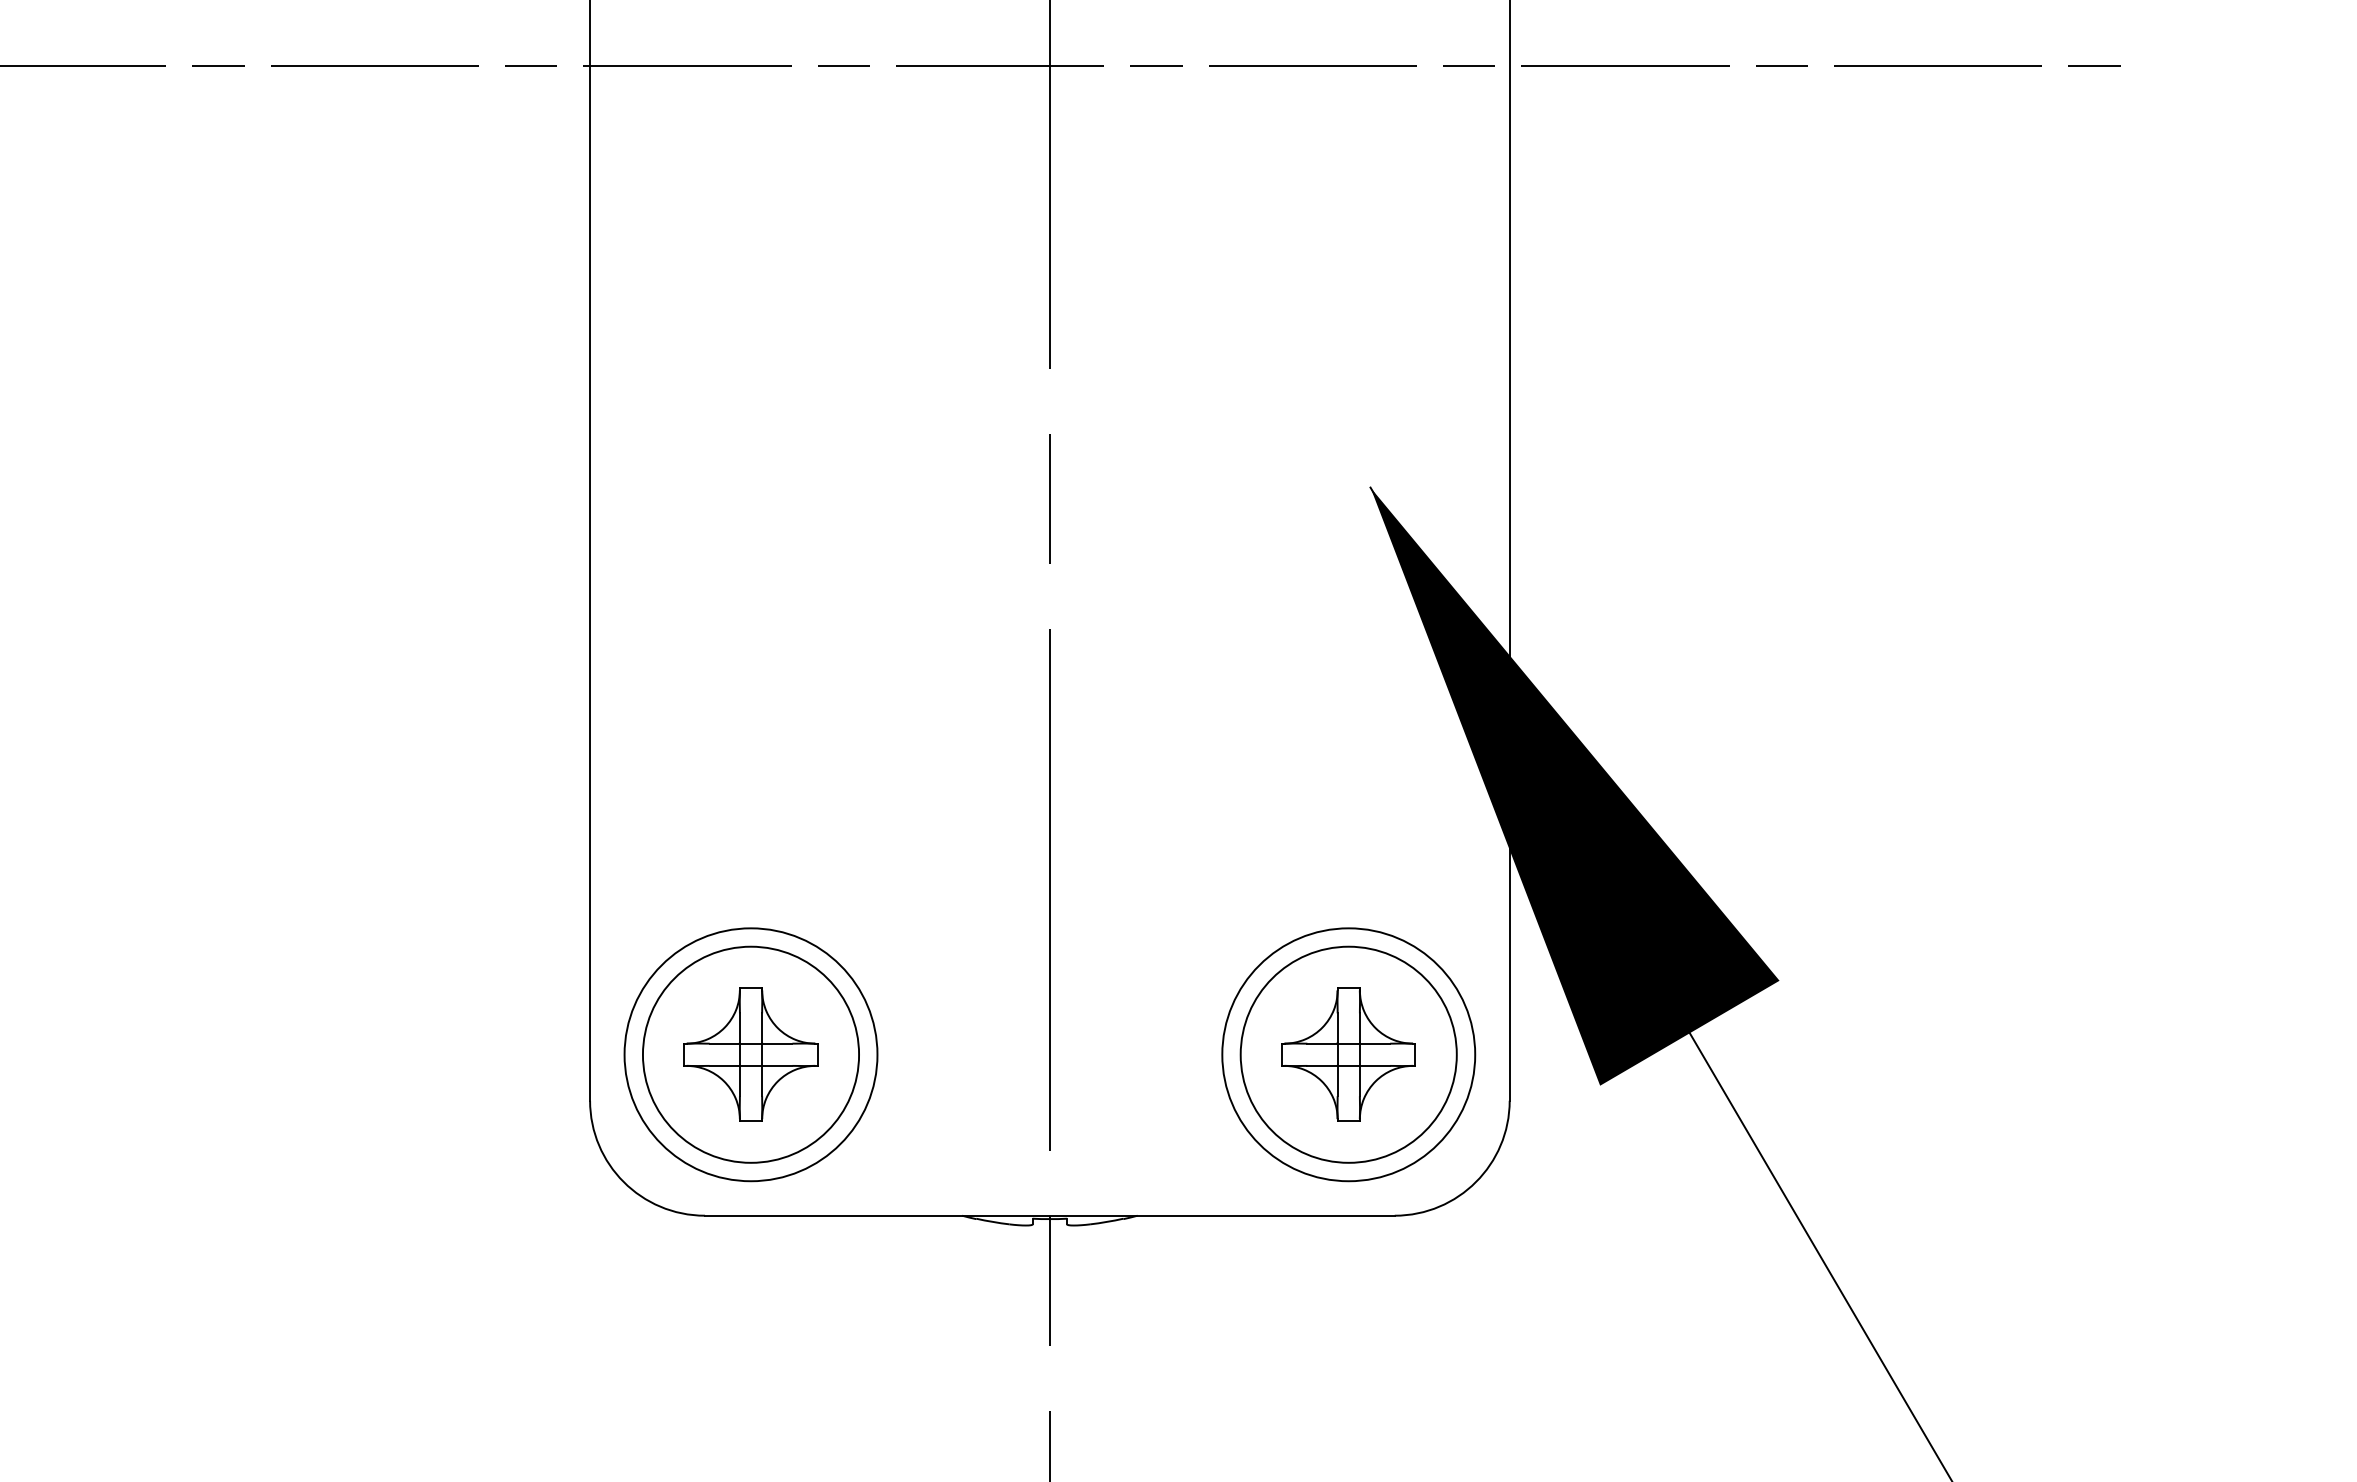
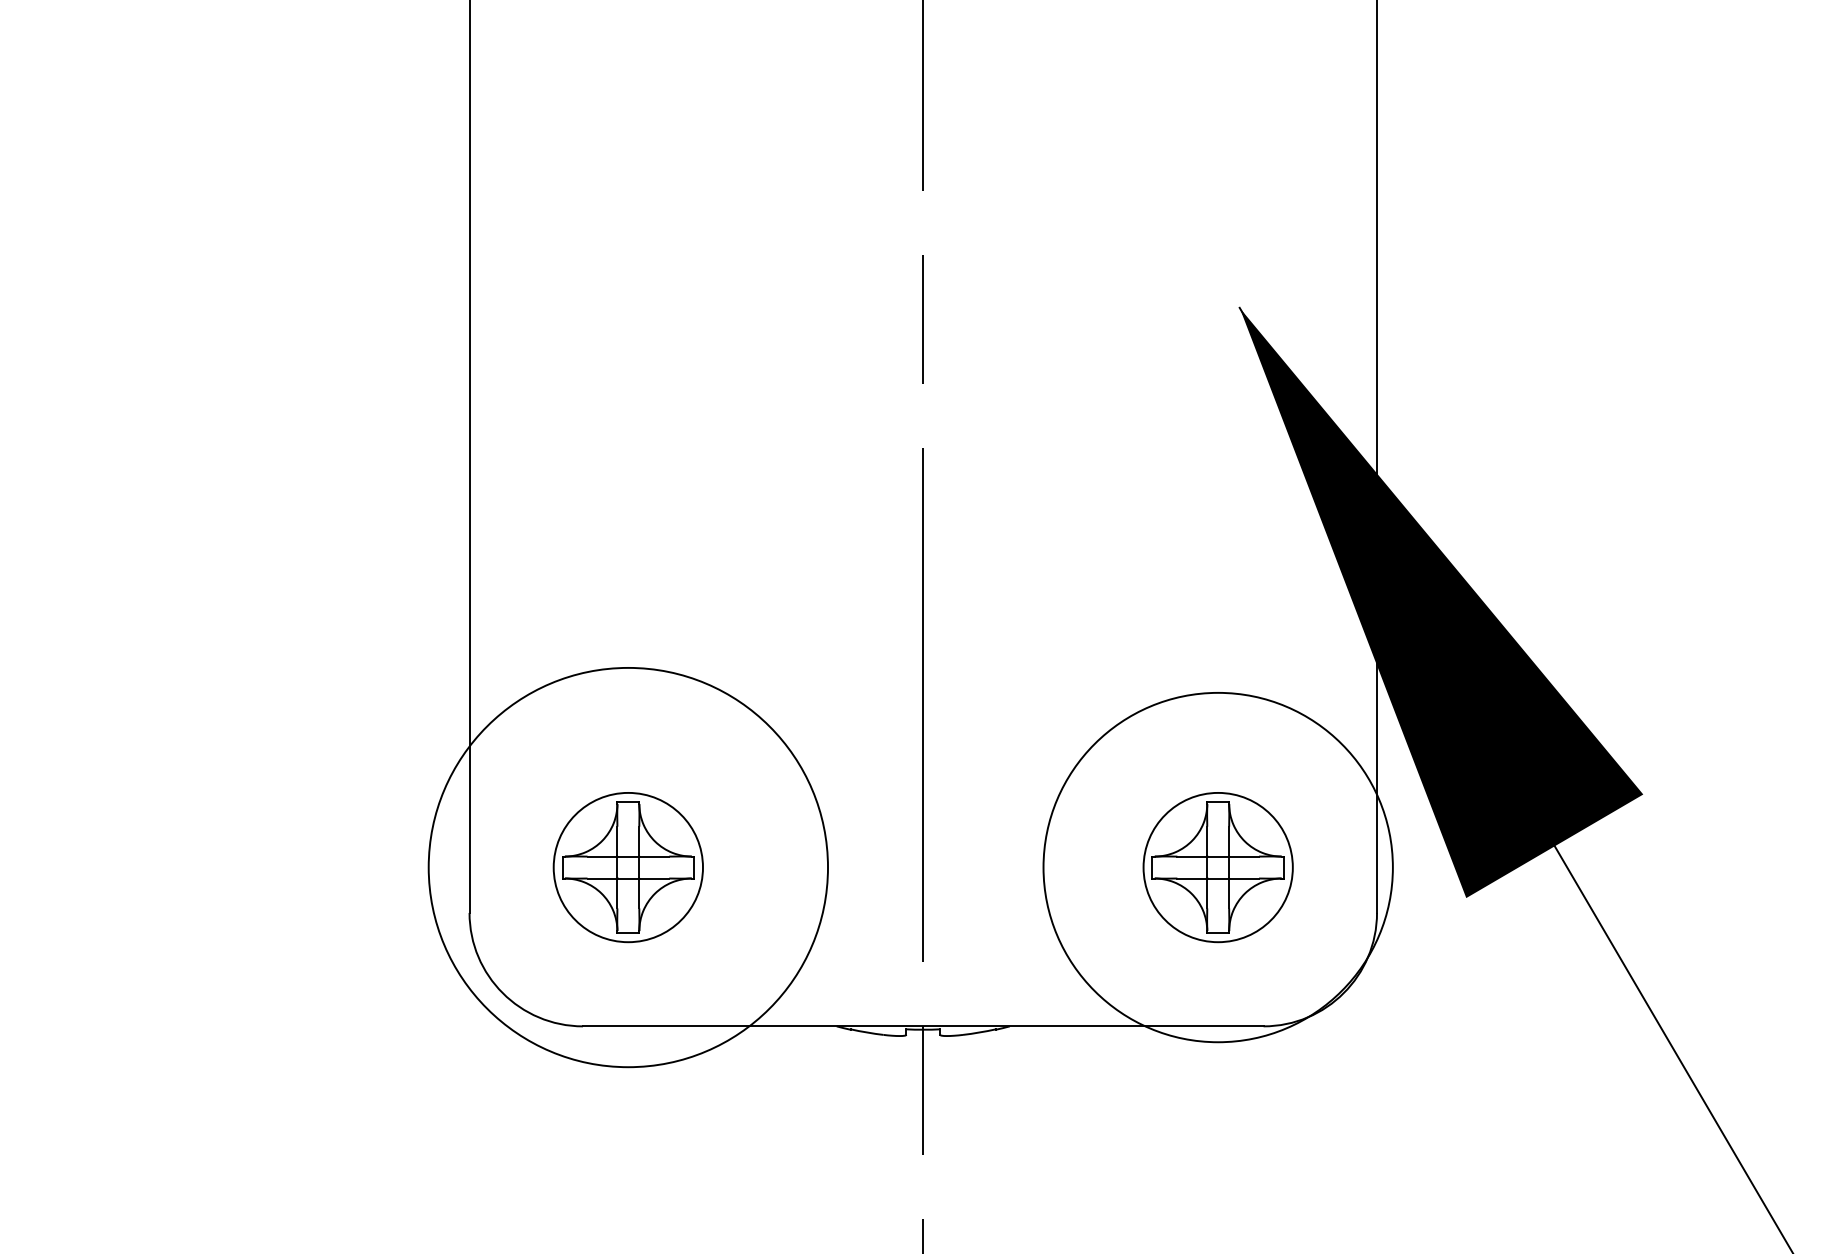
circle: (750, 1054) -> (627, 867), size x0.7
circle: (750, 1054) -> (627, 867), size x1.6
circle: (1348, 1054) -> (1217, 867), size x0.7
circle: (1348, 1054) -> (1217, 867), size x1.4

